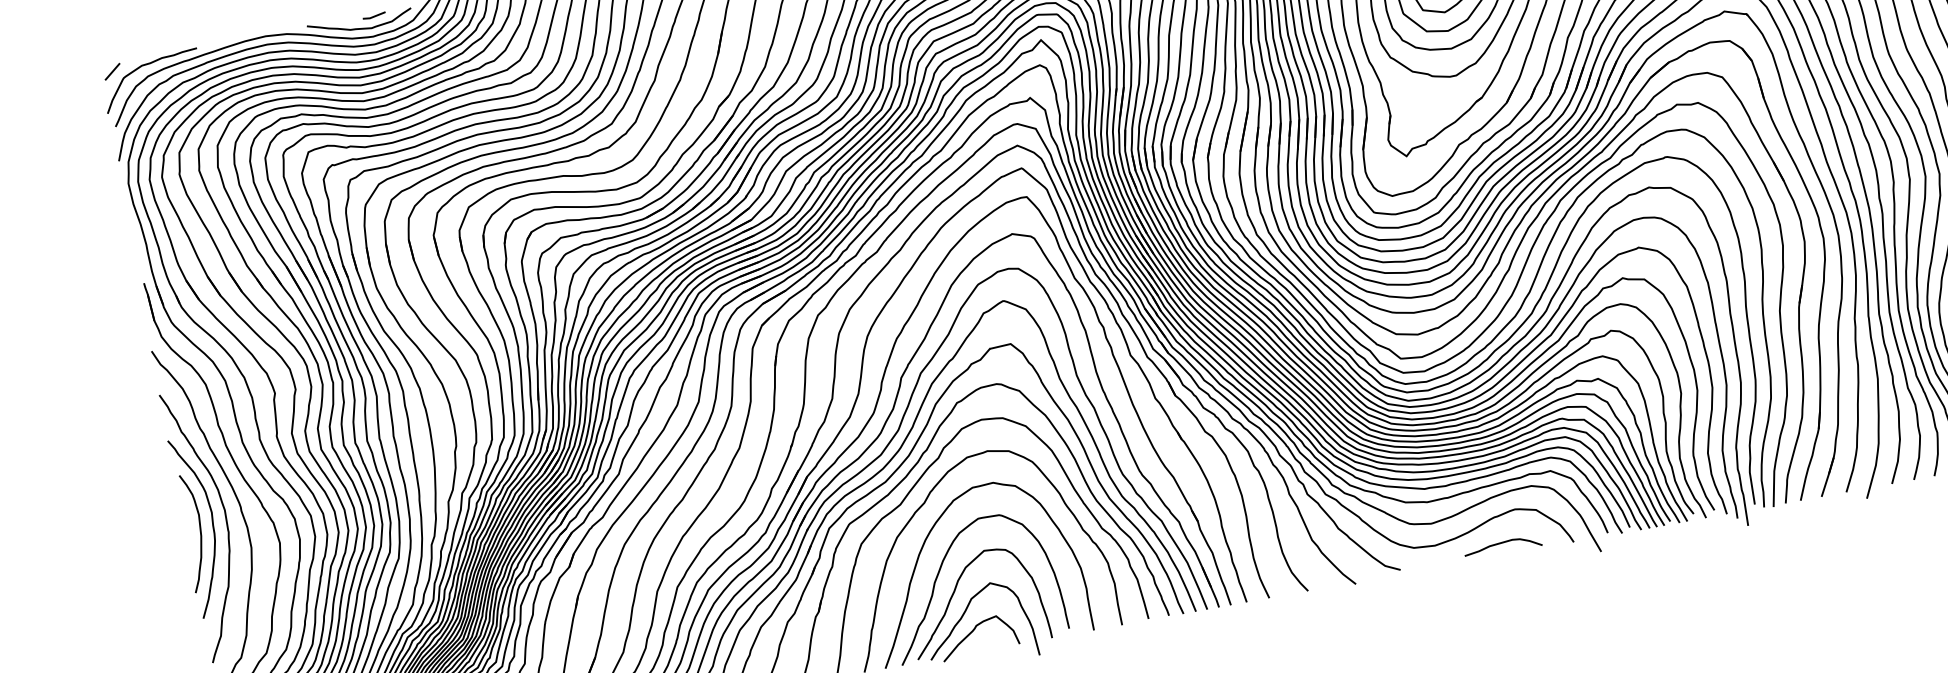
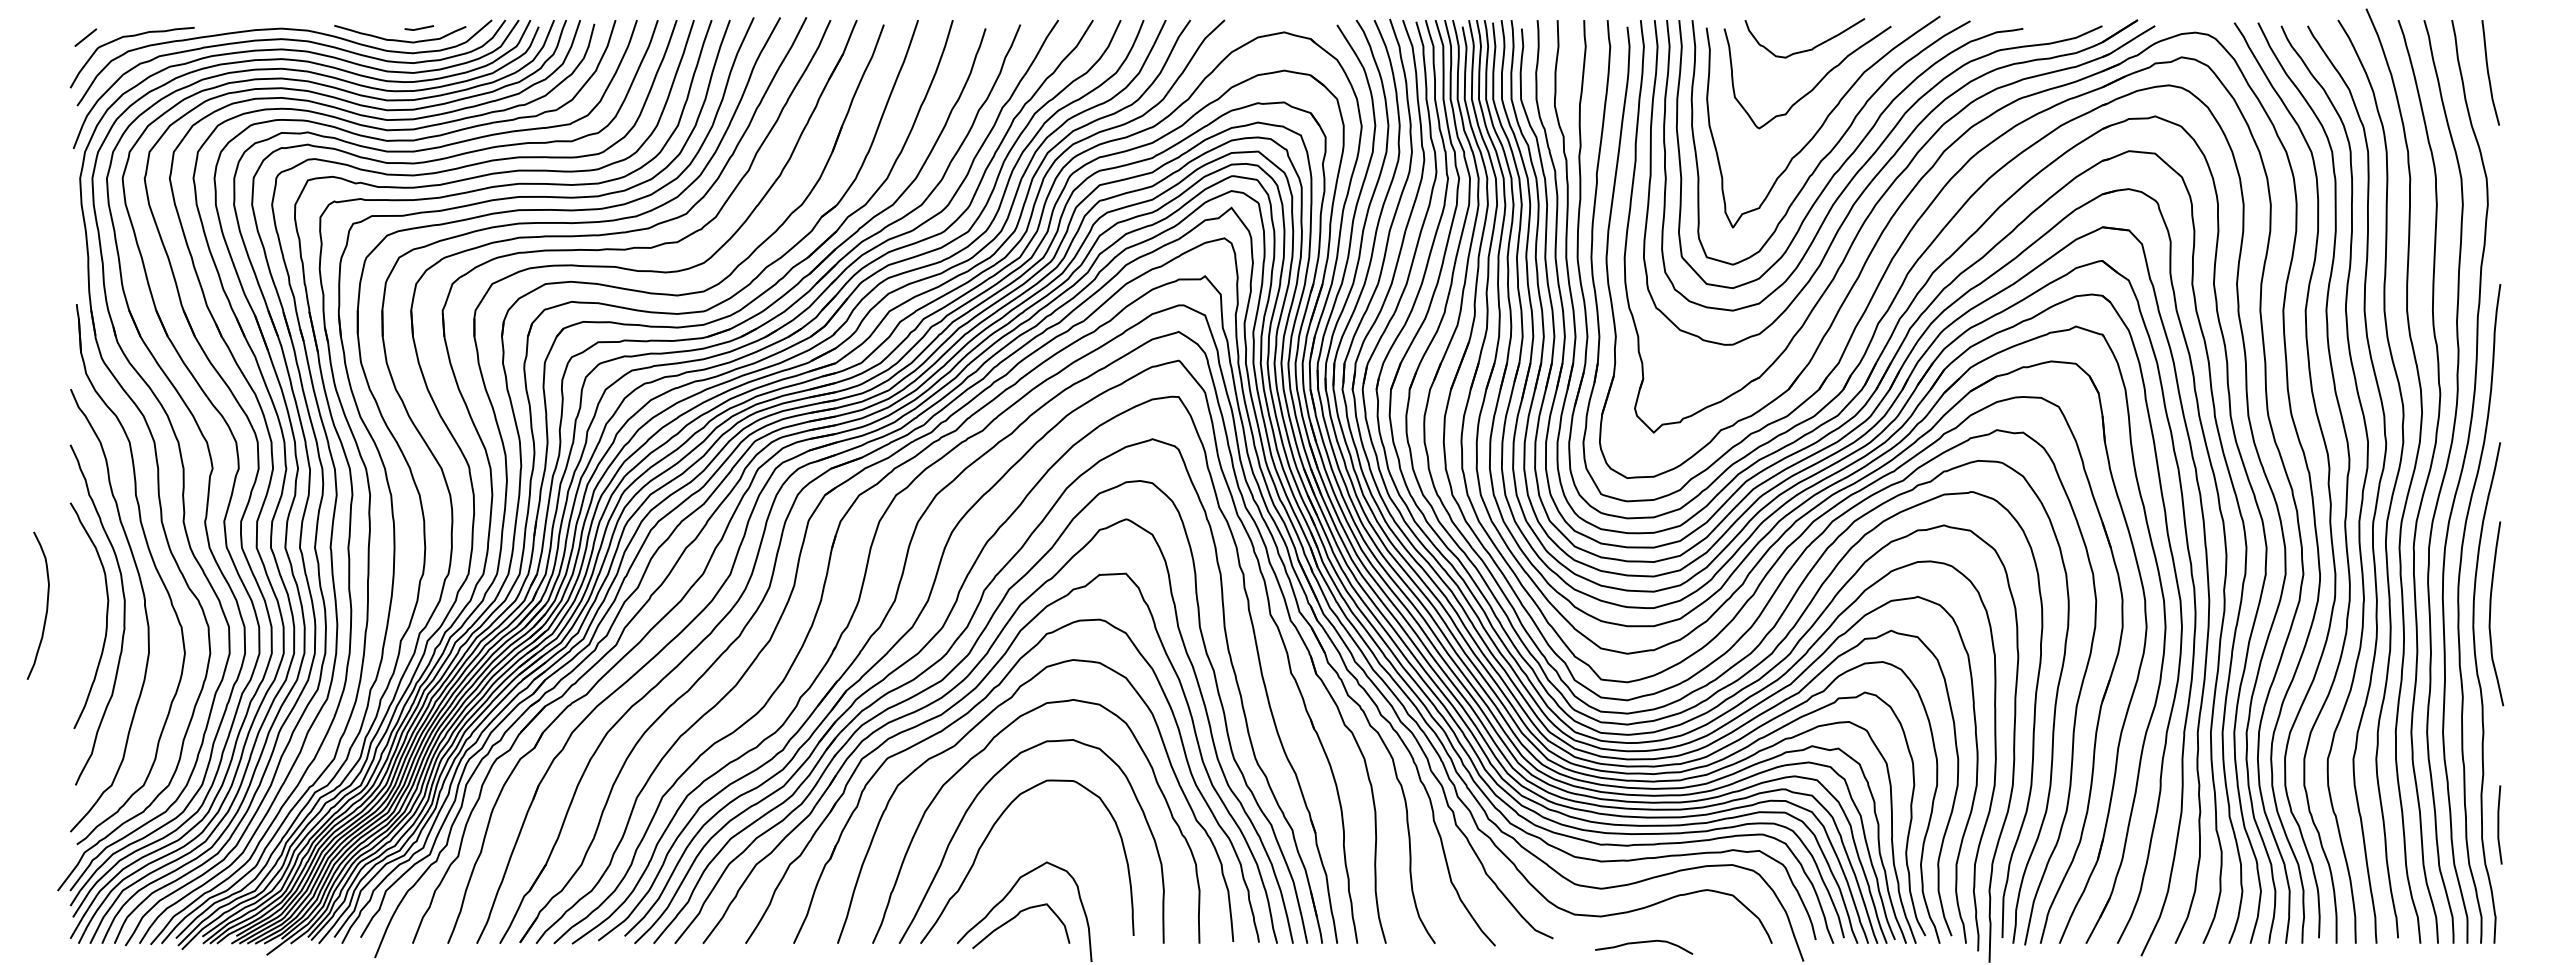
curve: (200, 531) -> (46, 605), moved
curve: (1501, 544) -> (1642, 943), moved
curve: (955, 591) -> (1002, 864), removed

